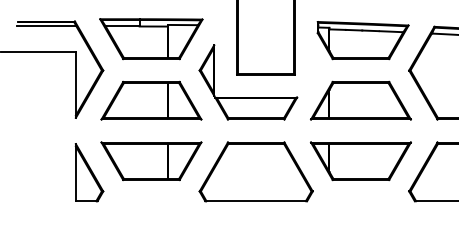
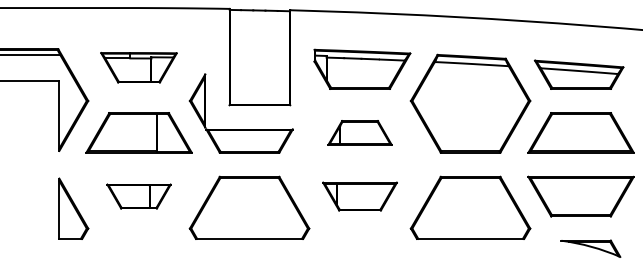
part: (150, 38) -> (138, 67), size x0.7
part: (360, 100) -> (359, 132), size x0.6
part: (150, 161) -> (138, 196), size x0.6
part: (360, 161) -> (359, 196), size x0.7

